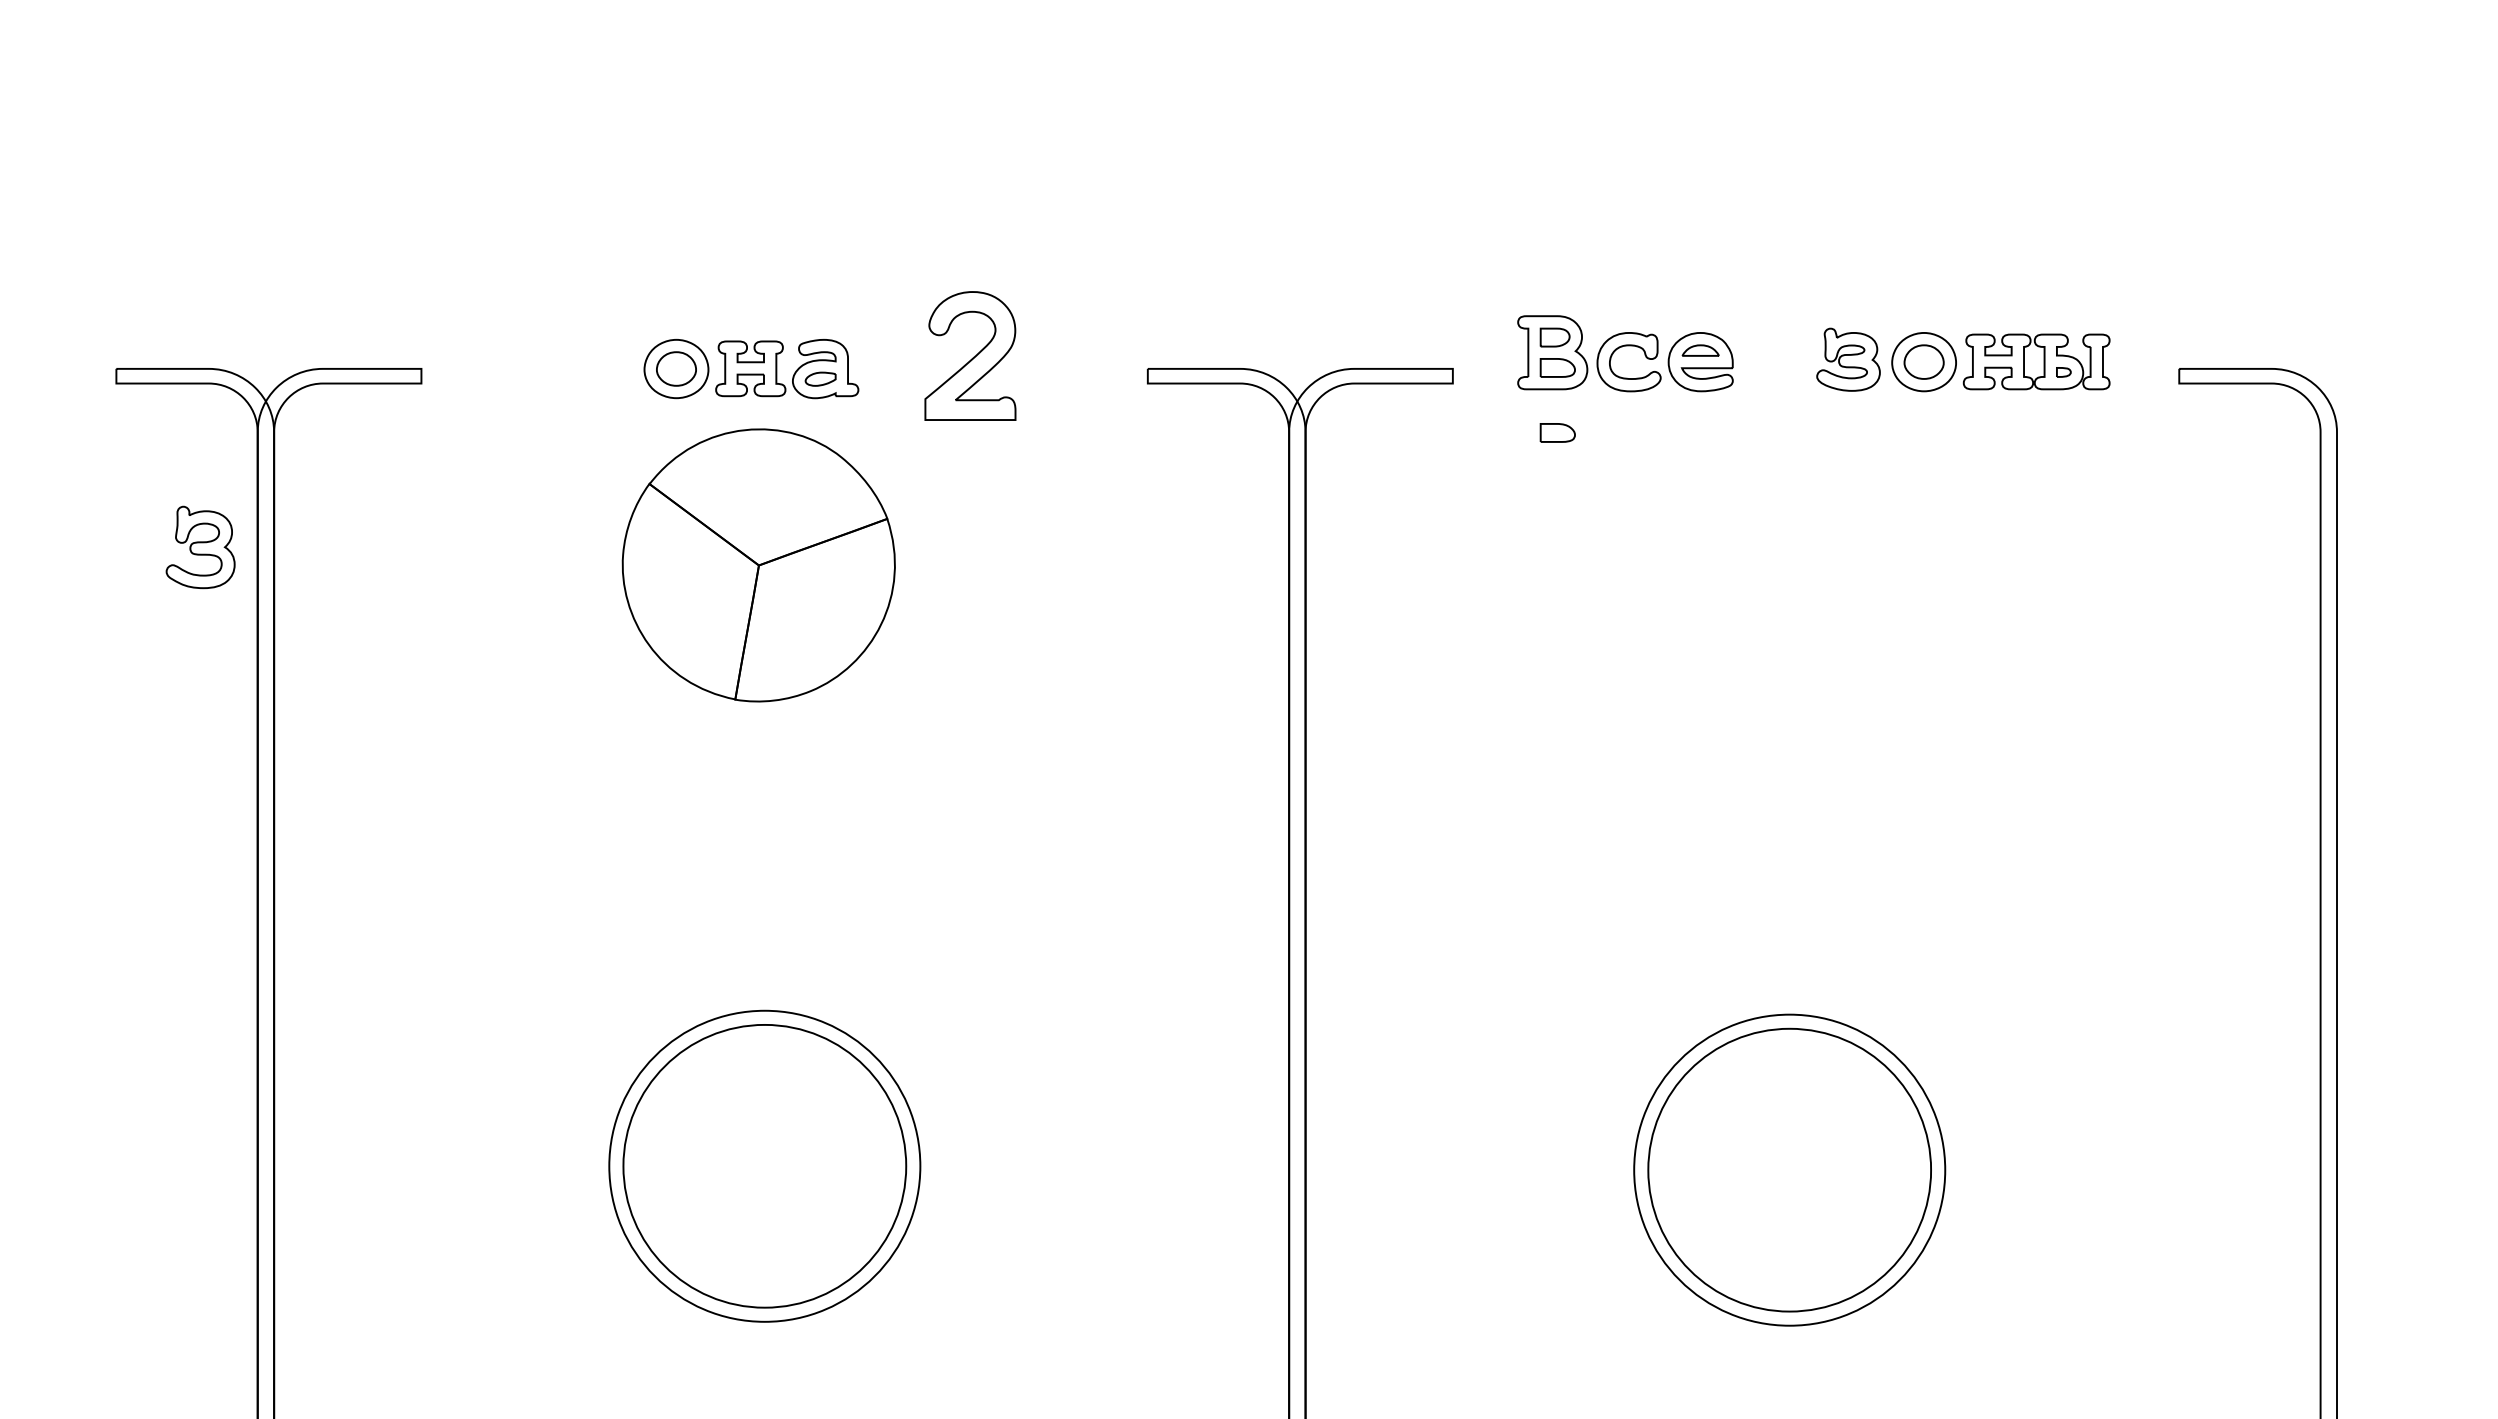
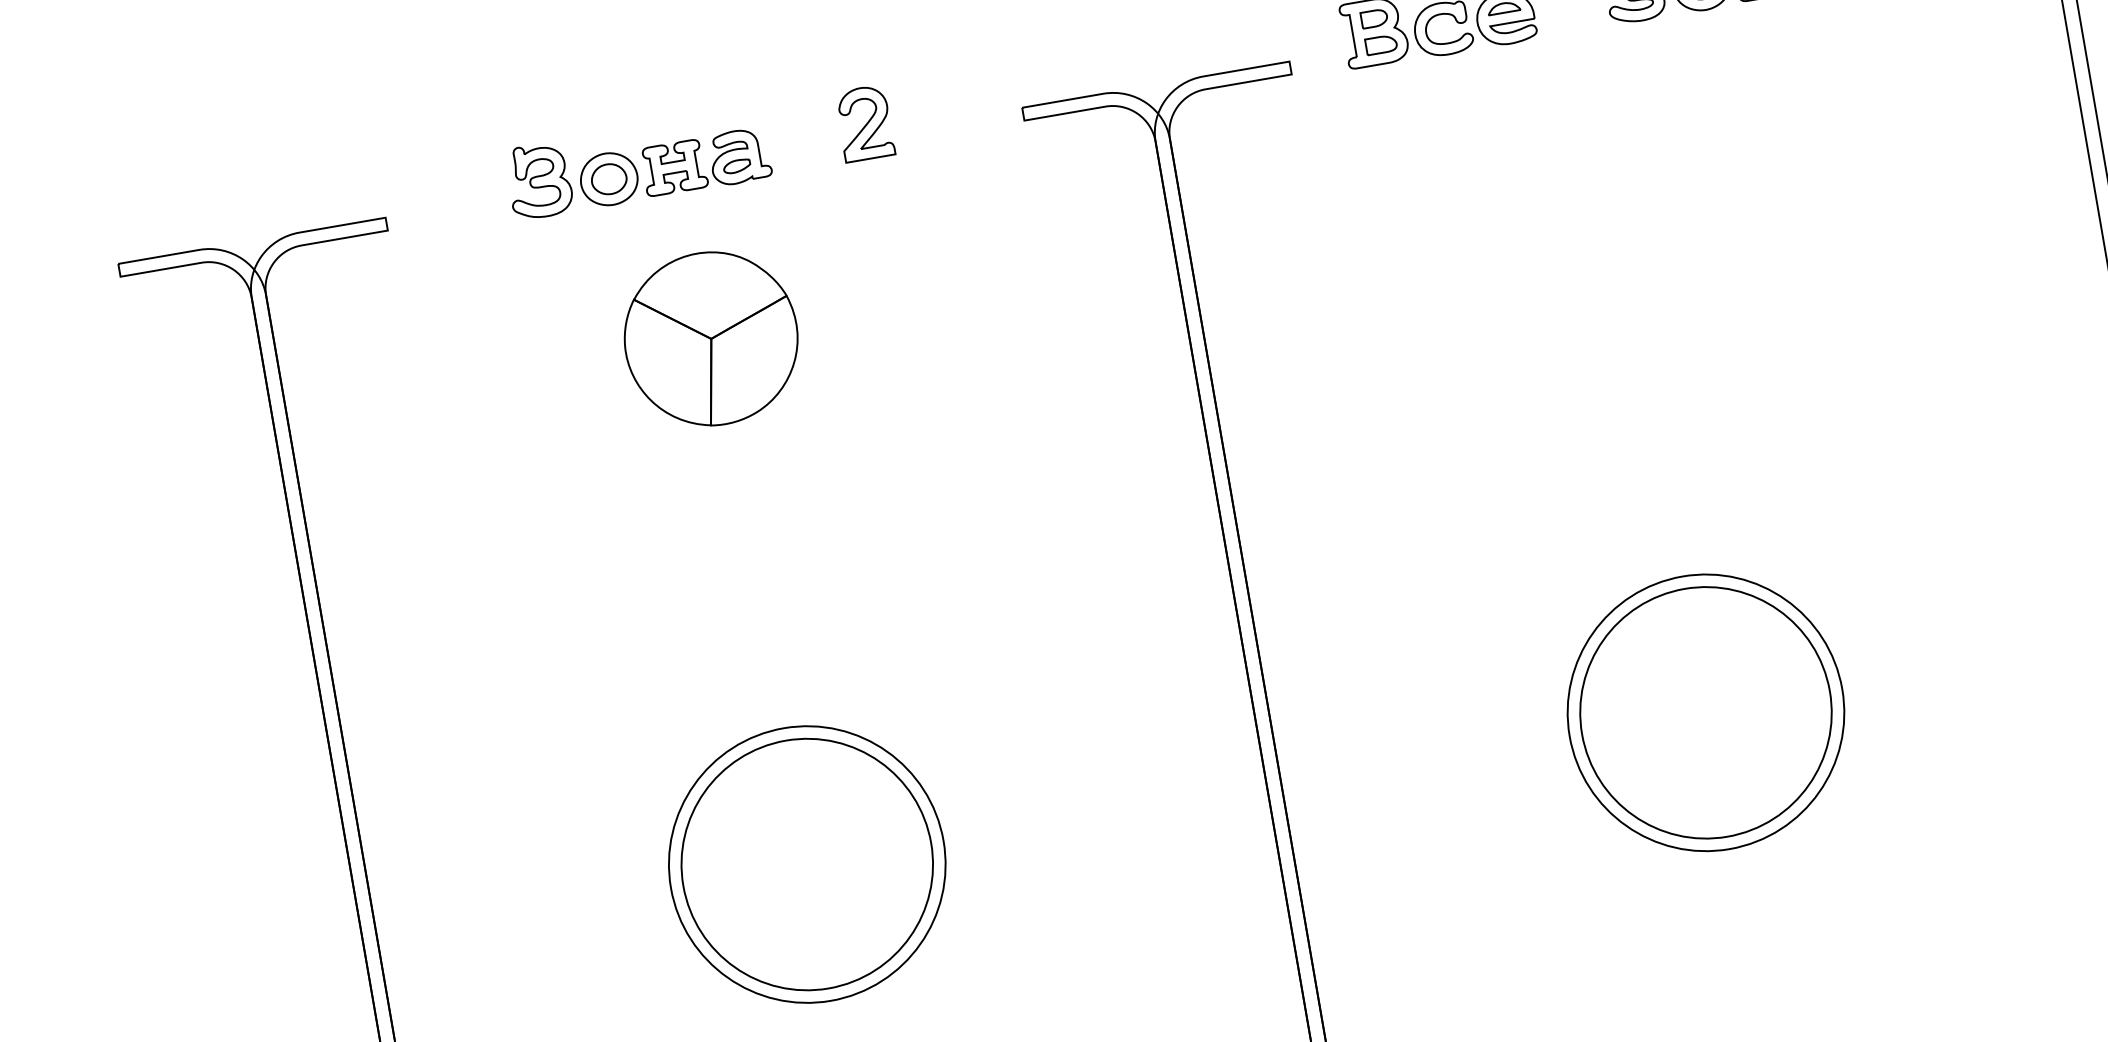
part: (970, 356) -> (864, 123), size x0.62
part: (1557, 432) -> (1390, 101), removed
part: (200, 547) -> (539, 180), moved
part: (759, 565) -> (711, 338), size x0.71

